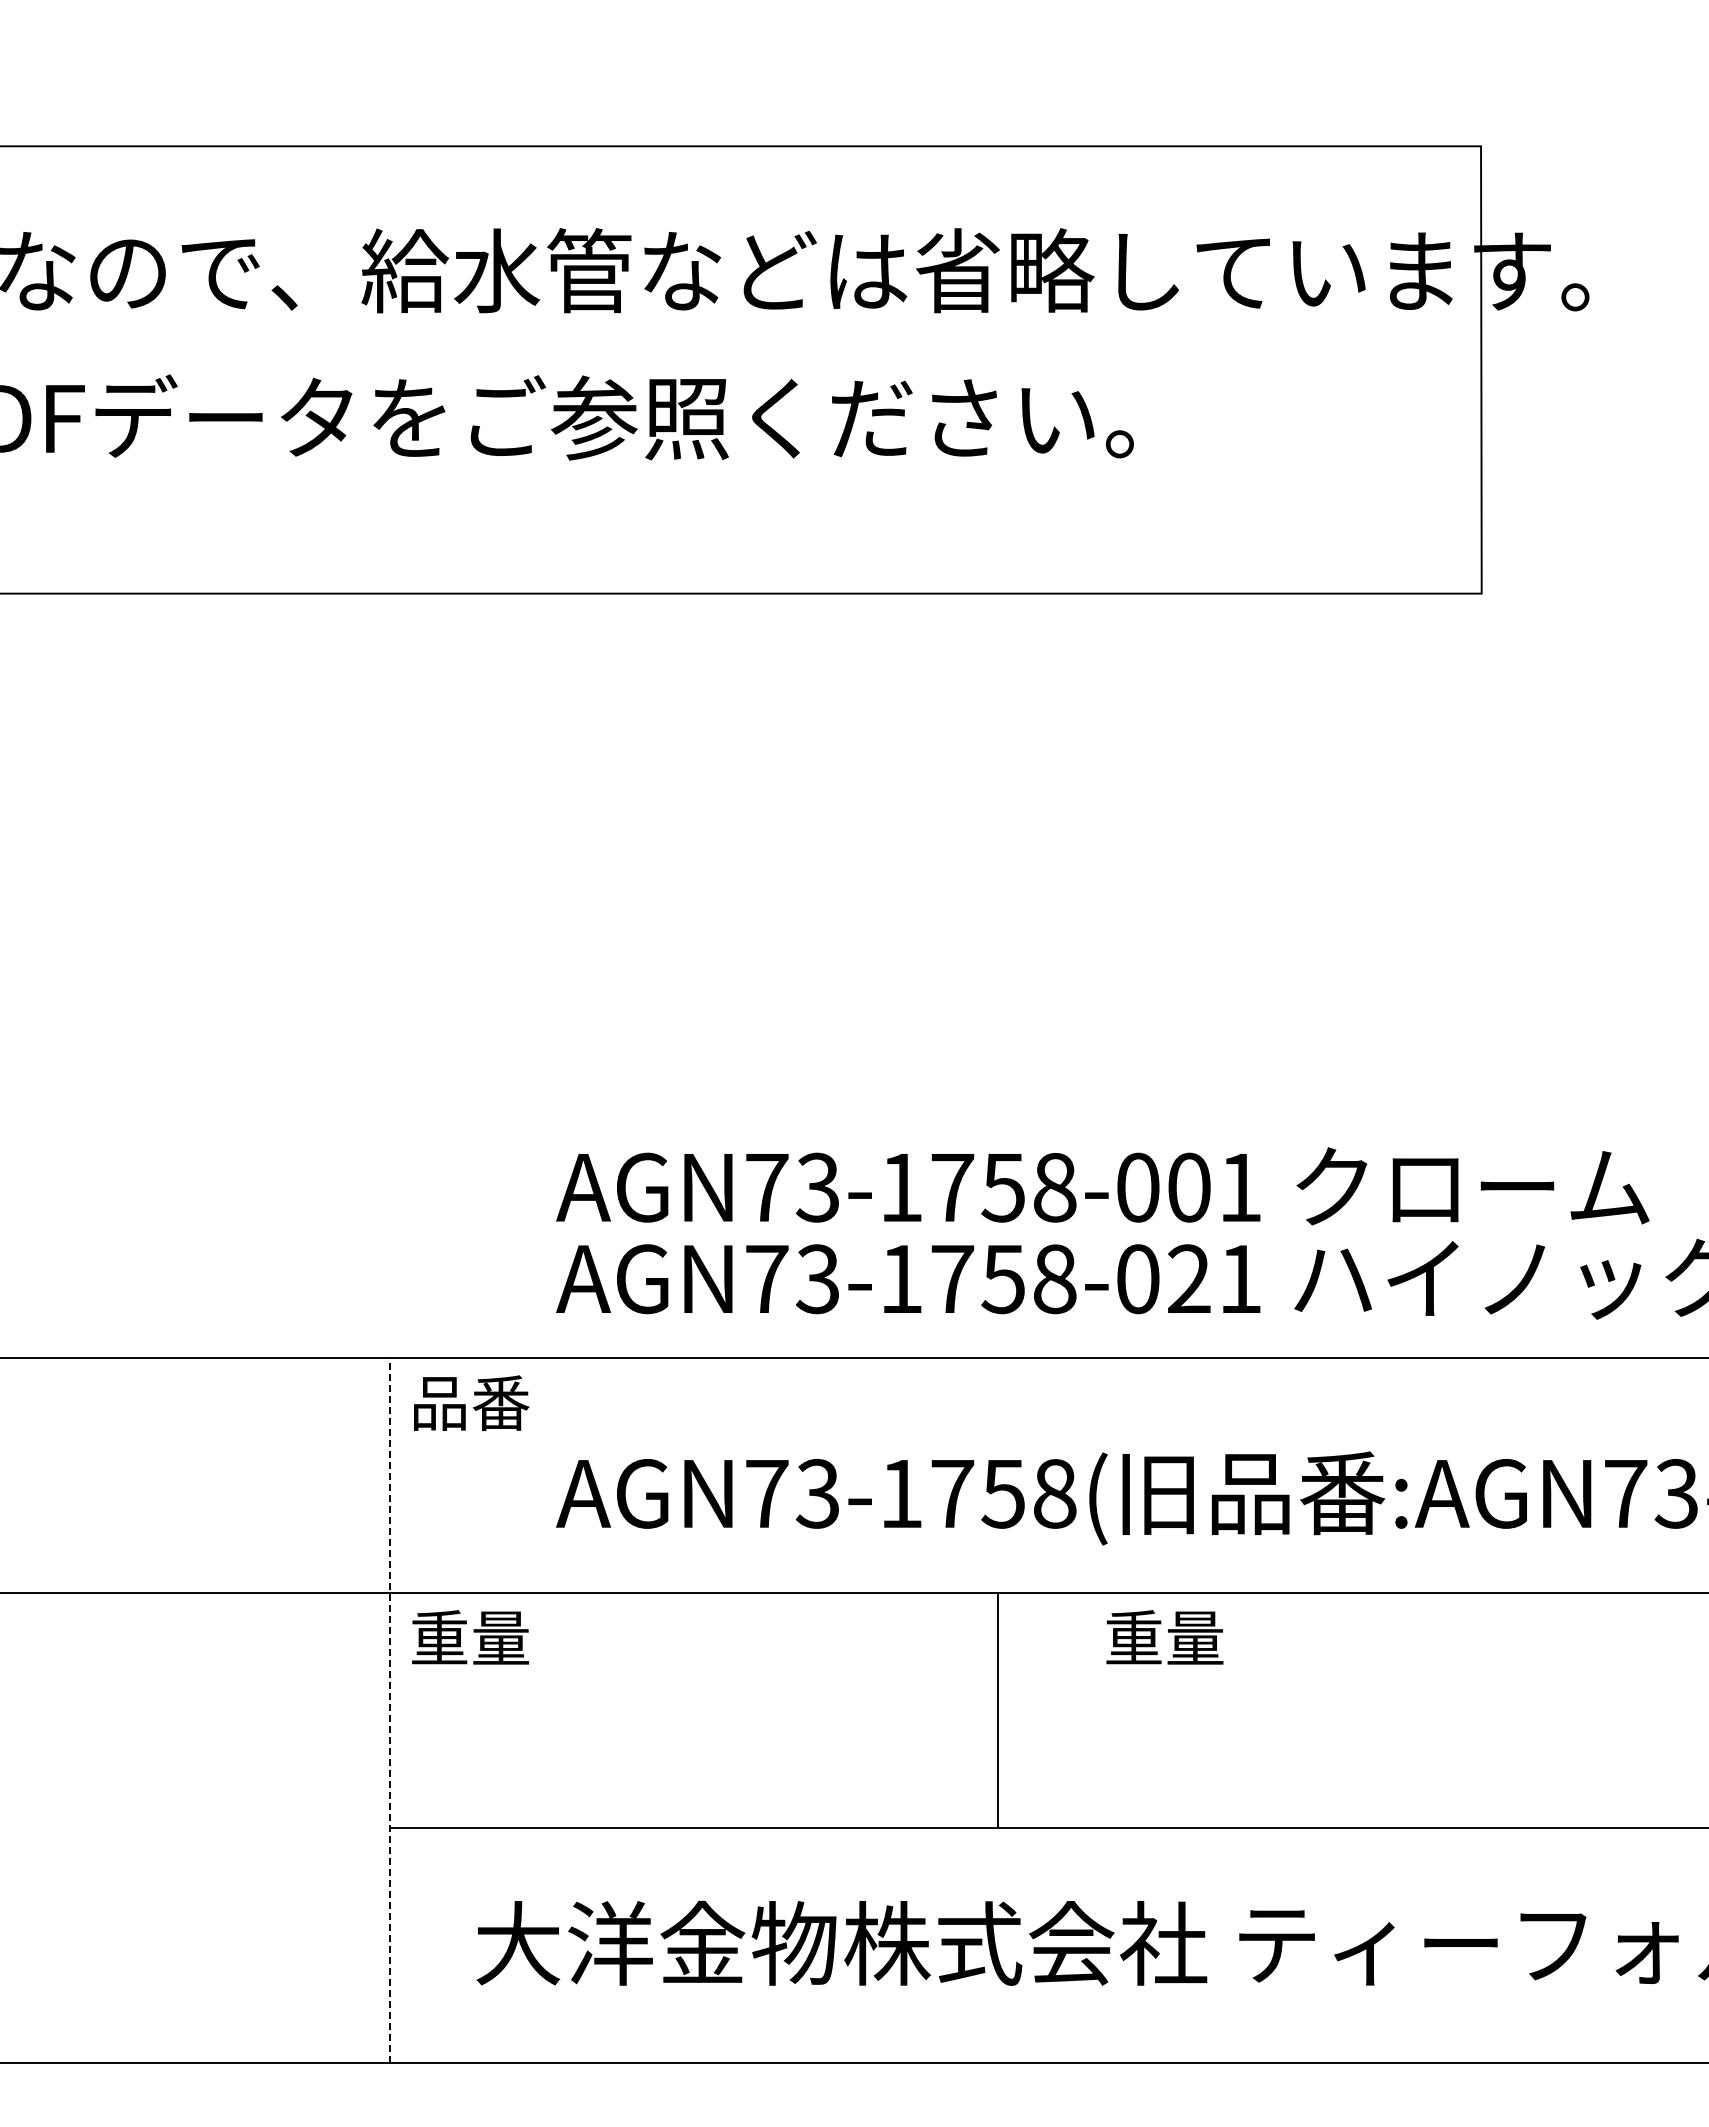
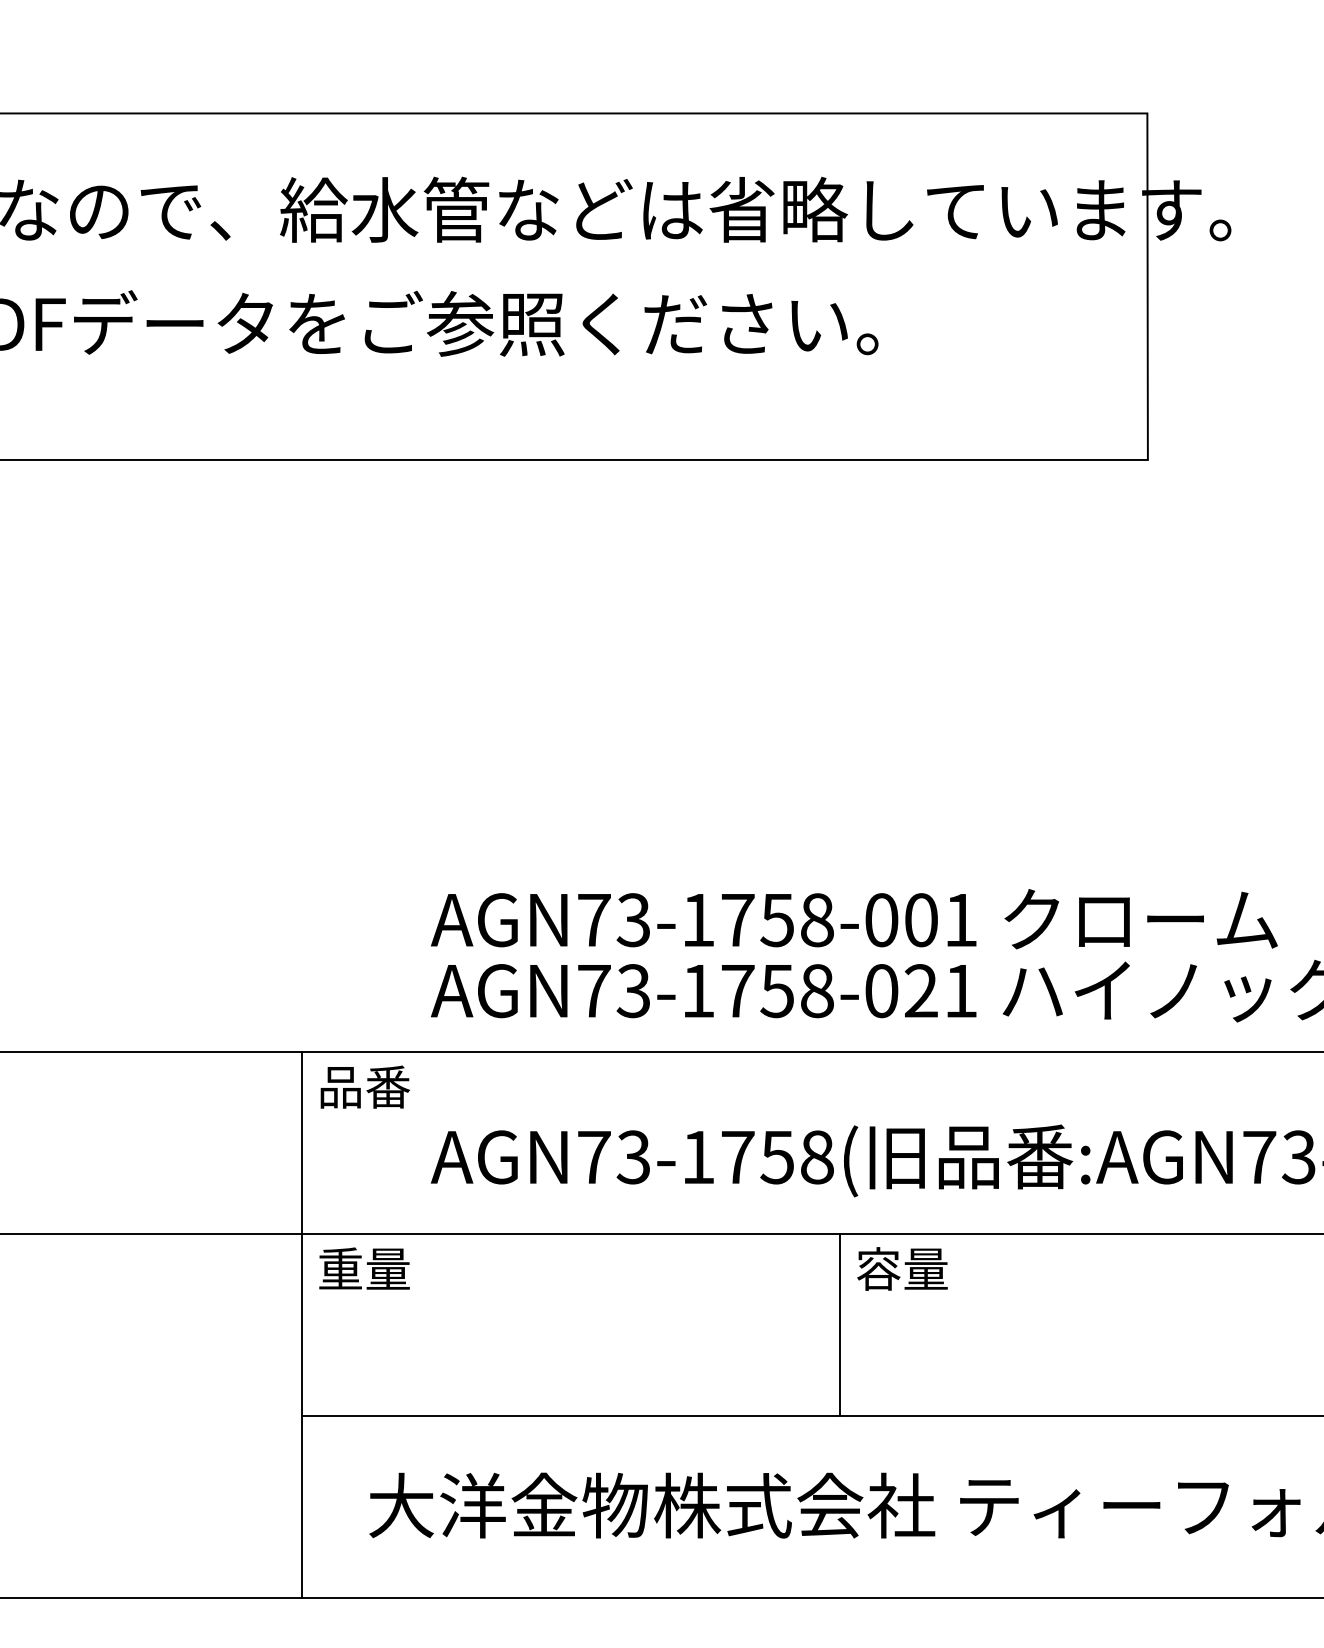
text: (1134, 1637) -> (878, 1268), 重量 -> 容量
line: (389, 1710) -> (301, 1325), dashed -> solid
line: (997, 1710) -> (839, 1325), moved

